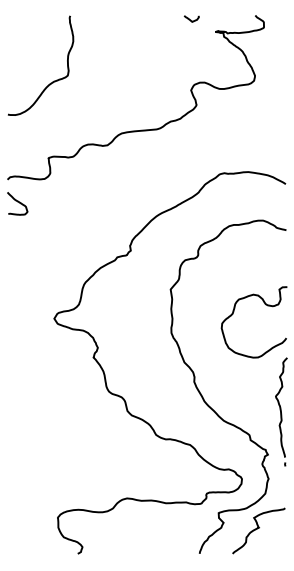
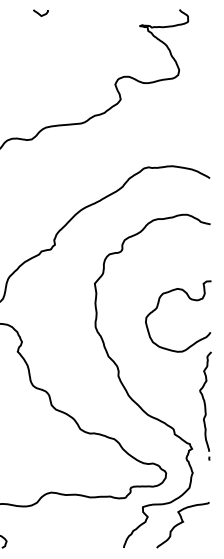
curve: (190, 19) -> (39, 13), moved

